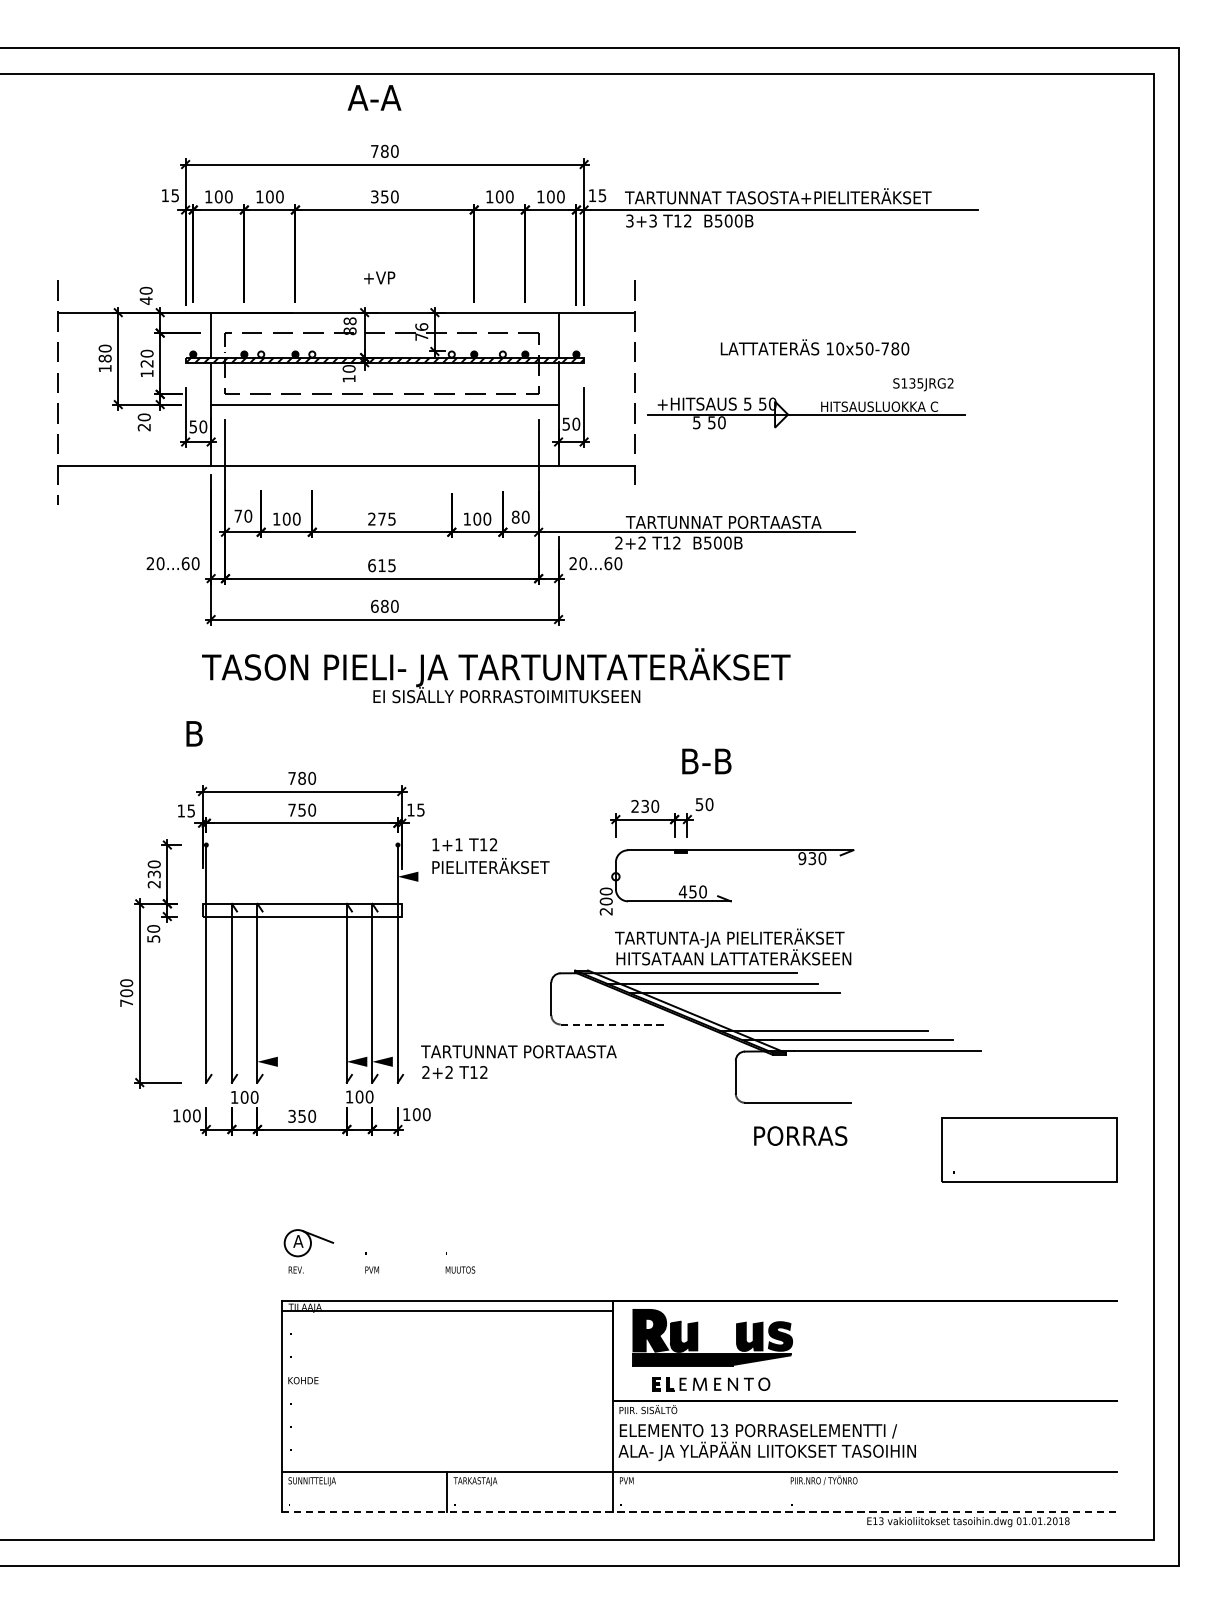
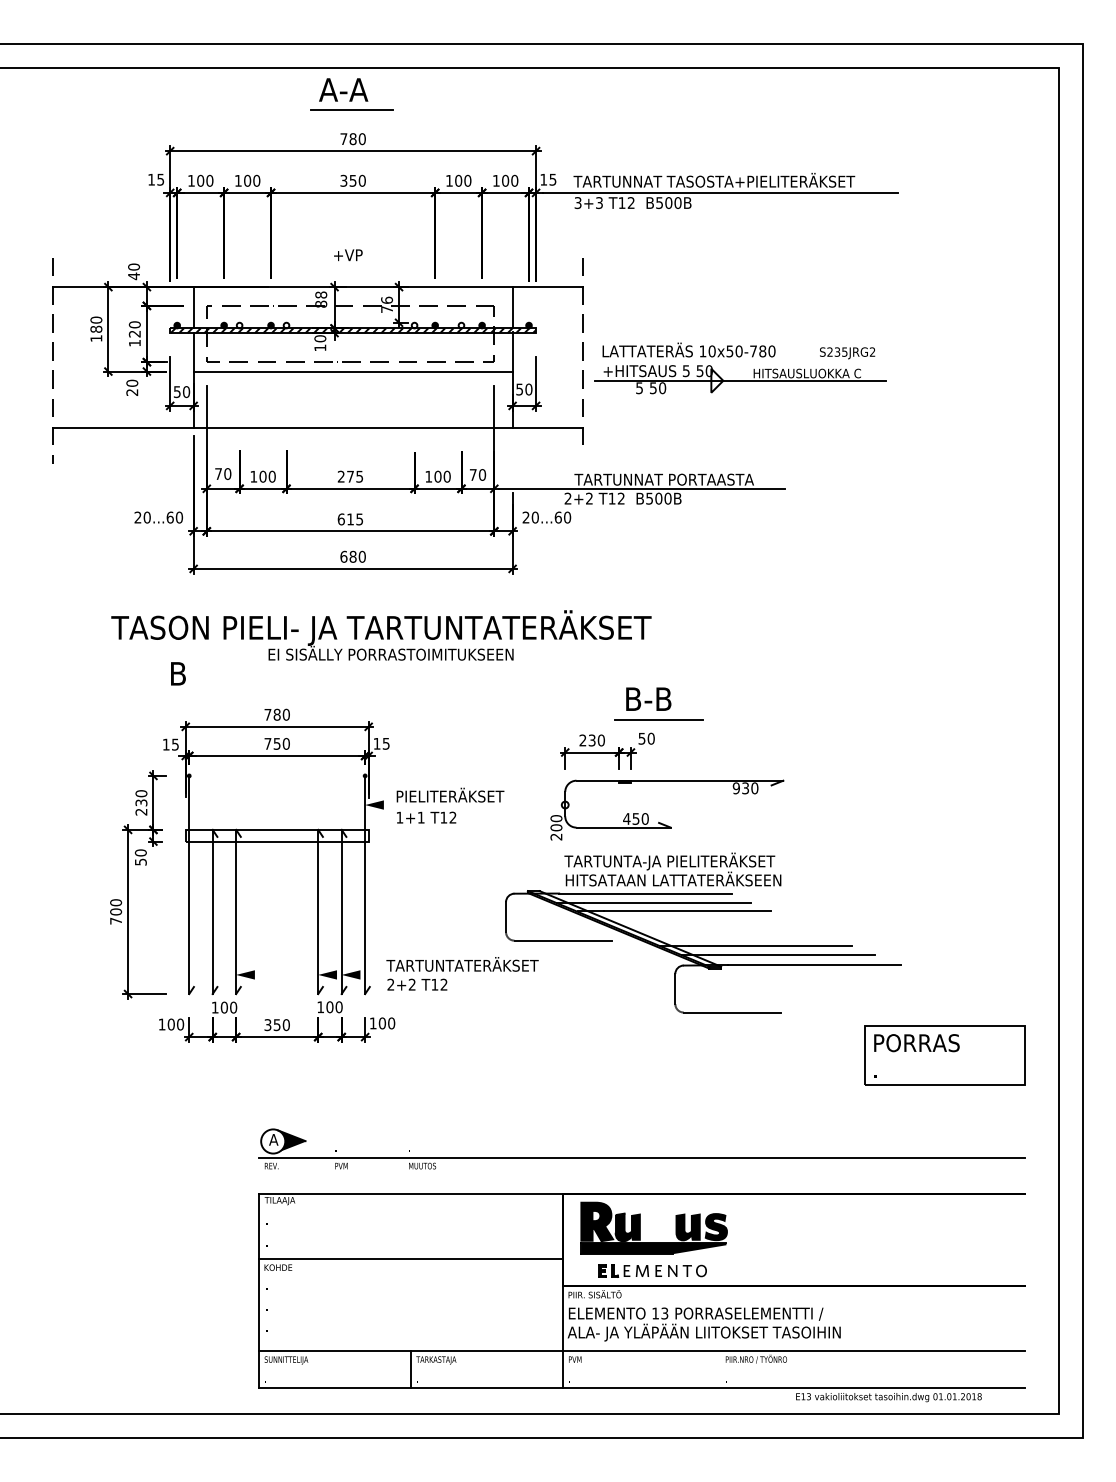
line: (383, 120) -> (351, 110), added
text: (814, 346) -> (688, 349), moved
text: (903, 382) -> (829, 351), S135JRG2 -> S235JRG2
text: (514, 516) -> (472, 474), 80 -> 70
text: (496, 675) -> (381, 635), moved
line: (717, 783) -> (658, 719), added
text: (464, 844) -> (426, 817), moved
line: (613, 1024) -> (563, 940), dashed -> solid
text: (550, 1050) -> (505, 964), TARTUNNAT PORTAASTA -> TARTUNTATERÄKSET
text: (800, 1136) -> (916, 1043), moved
fill: (318, 1243) -> (292, 1141), added
line: (698, 1260) -> (641, 1157), added
line: (447, 1311) -> (410, 1259), moved
line: (700, 1512) -> (642, 1388), dashed -> solid

